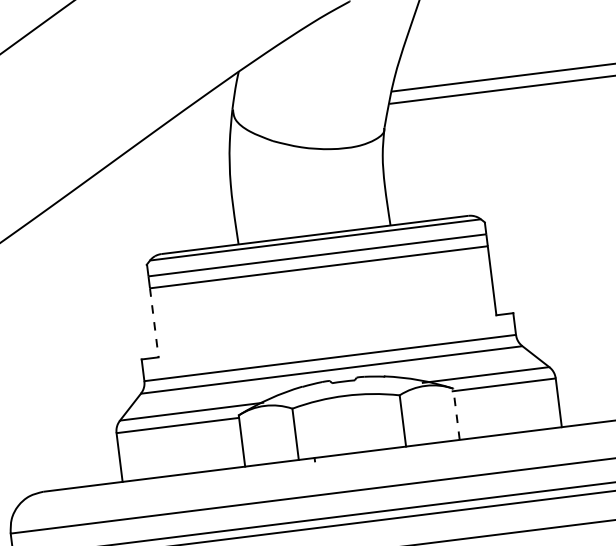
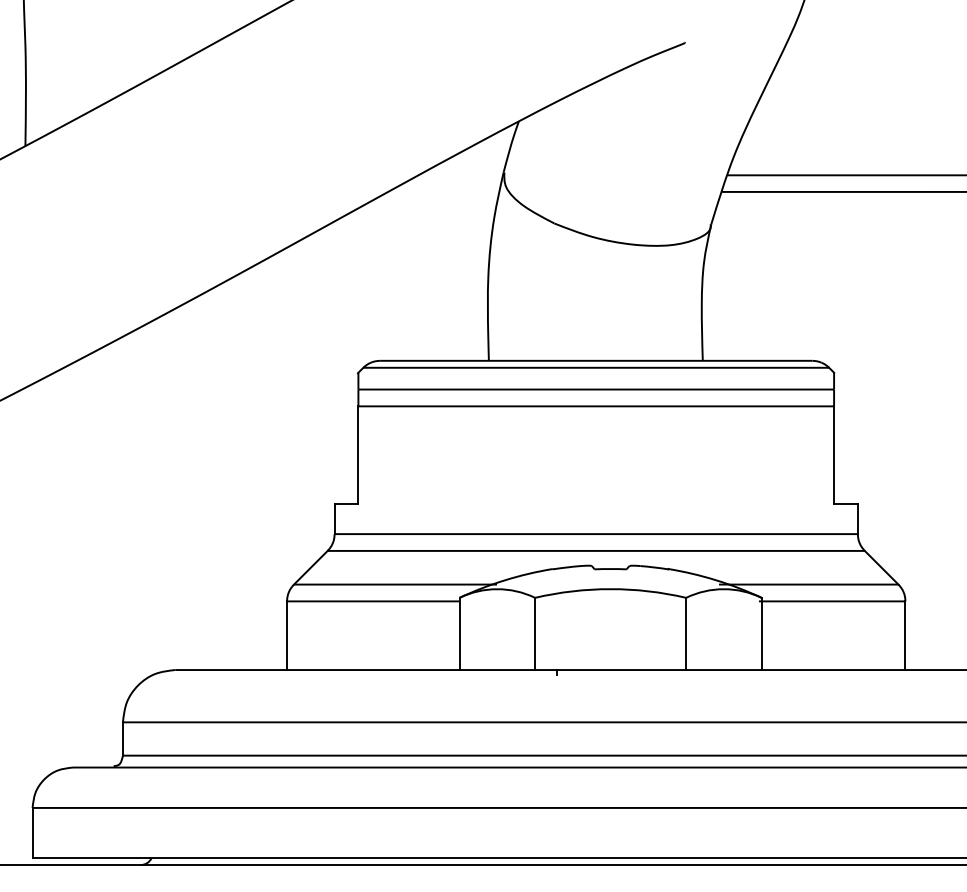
line: (154, 322) -> (358, 454), dashed -> solid
line: (456, 413) -> (761, 633), dashed -> solid

